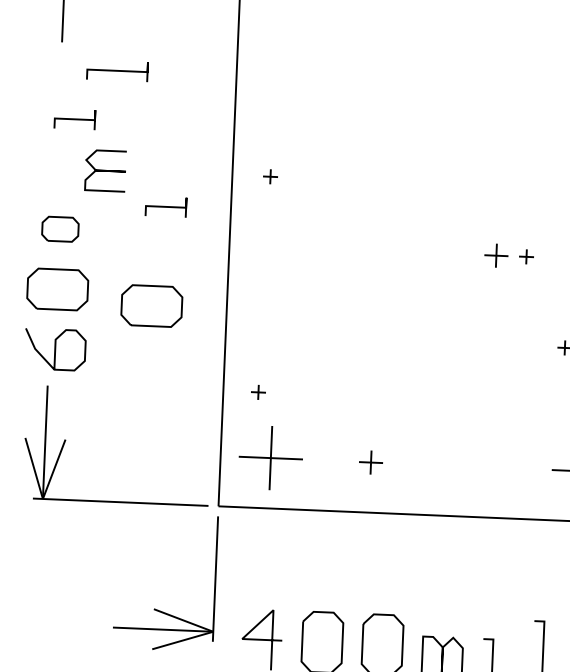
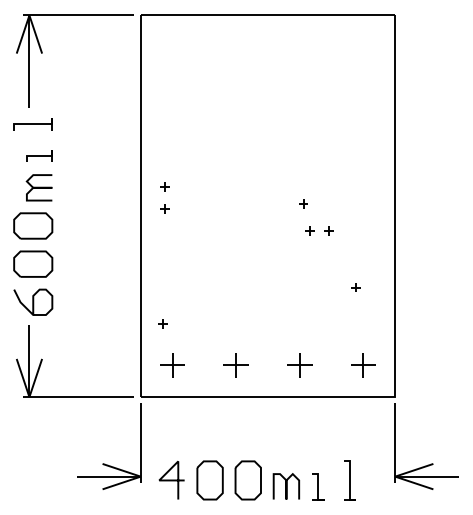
line: (116, 71) -> (32, 124), moved
curve: (104, 170) -> (38, 187), moved
line: (165, 206) -> (99, 208), removed
part: (268, 210) -> (164, 208), added
part: (488, 211) -> (303, 203), added
part: (60, 228) -> (33, 225), size x1.67
part: (495, 254) -> (309, 230), size x0.62
part: (152, 305) -> (93, 271), removed
part: (270, 458) -> (172, 365), size x0.62
part: (370, 462) -> (235, 365), size x1.67
part: (471, 466) -> (299, 365), added

